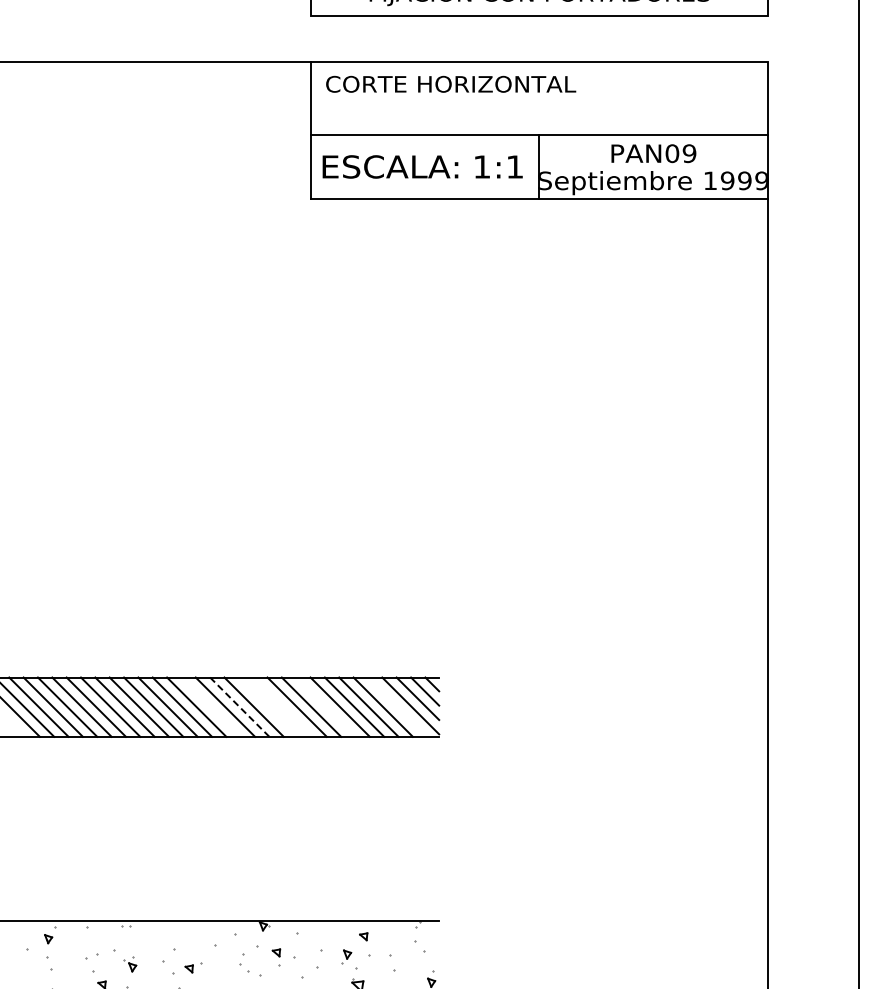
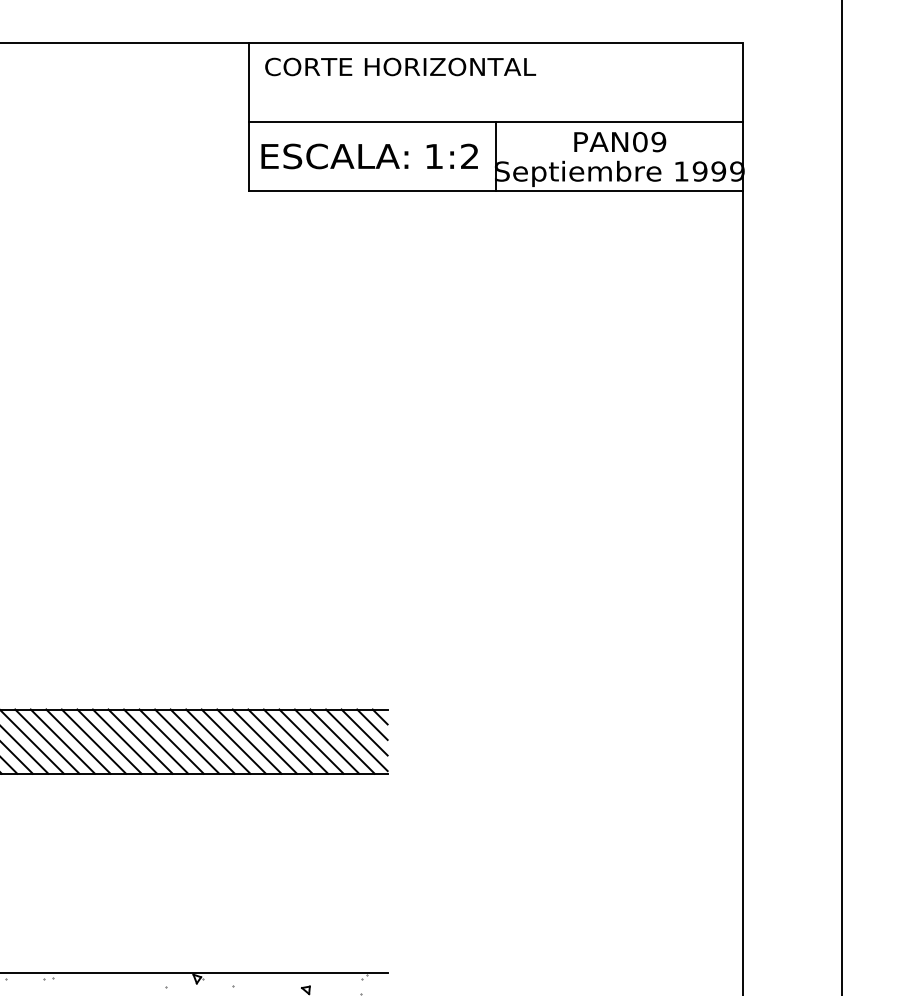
text: (514, 166) -> (469, 155), 1:1 -> 1:2
line: (210, 706) -> (139, 740), added
line: (268, 706) -> (202, 740), added
line: (282, 706) -> (217, 740), added
line: (325, 706) -> (264, 740), added
line: (397, 706) -> (342, 740), added
line: (239, 707) -> (171, 741), dashed -> solid

